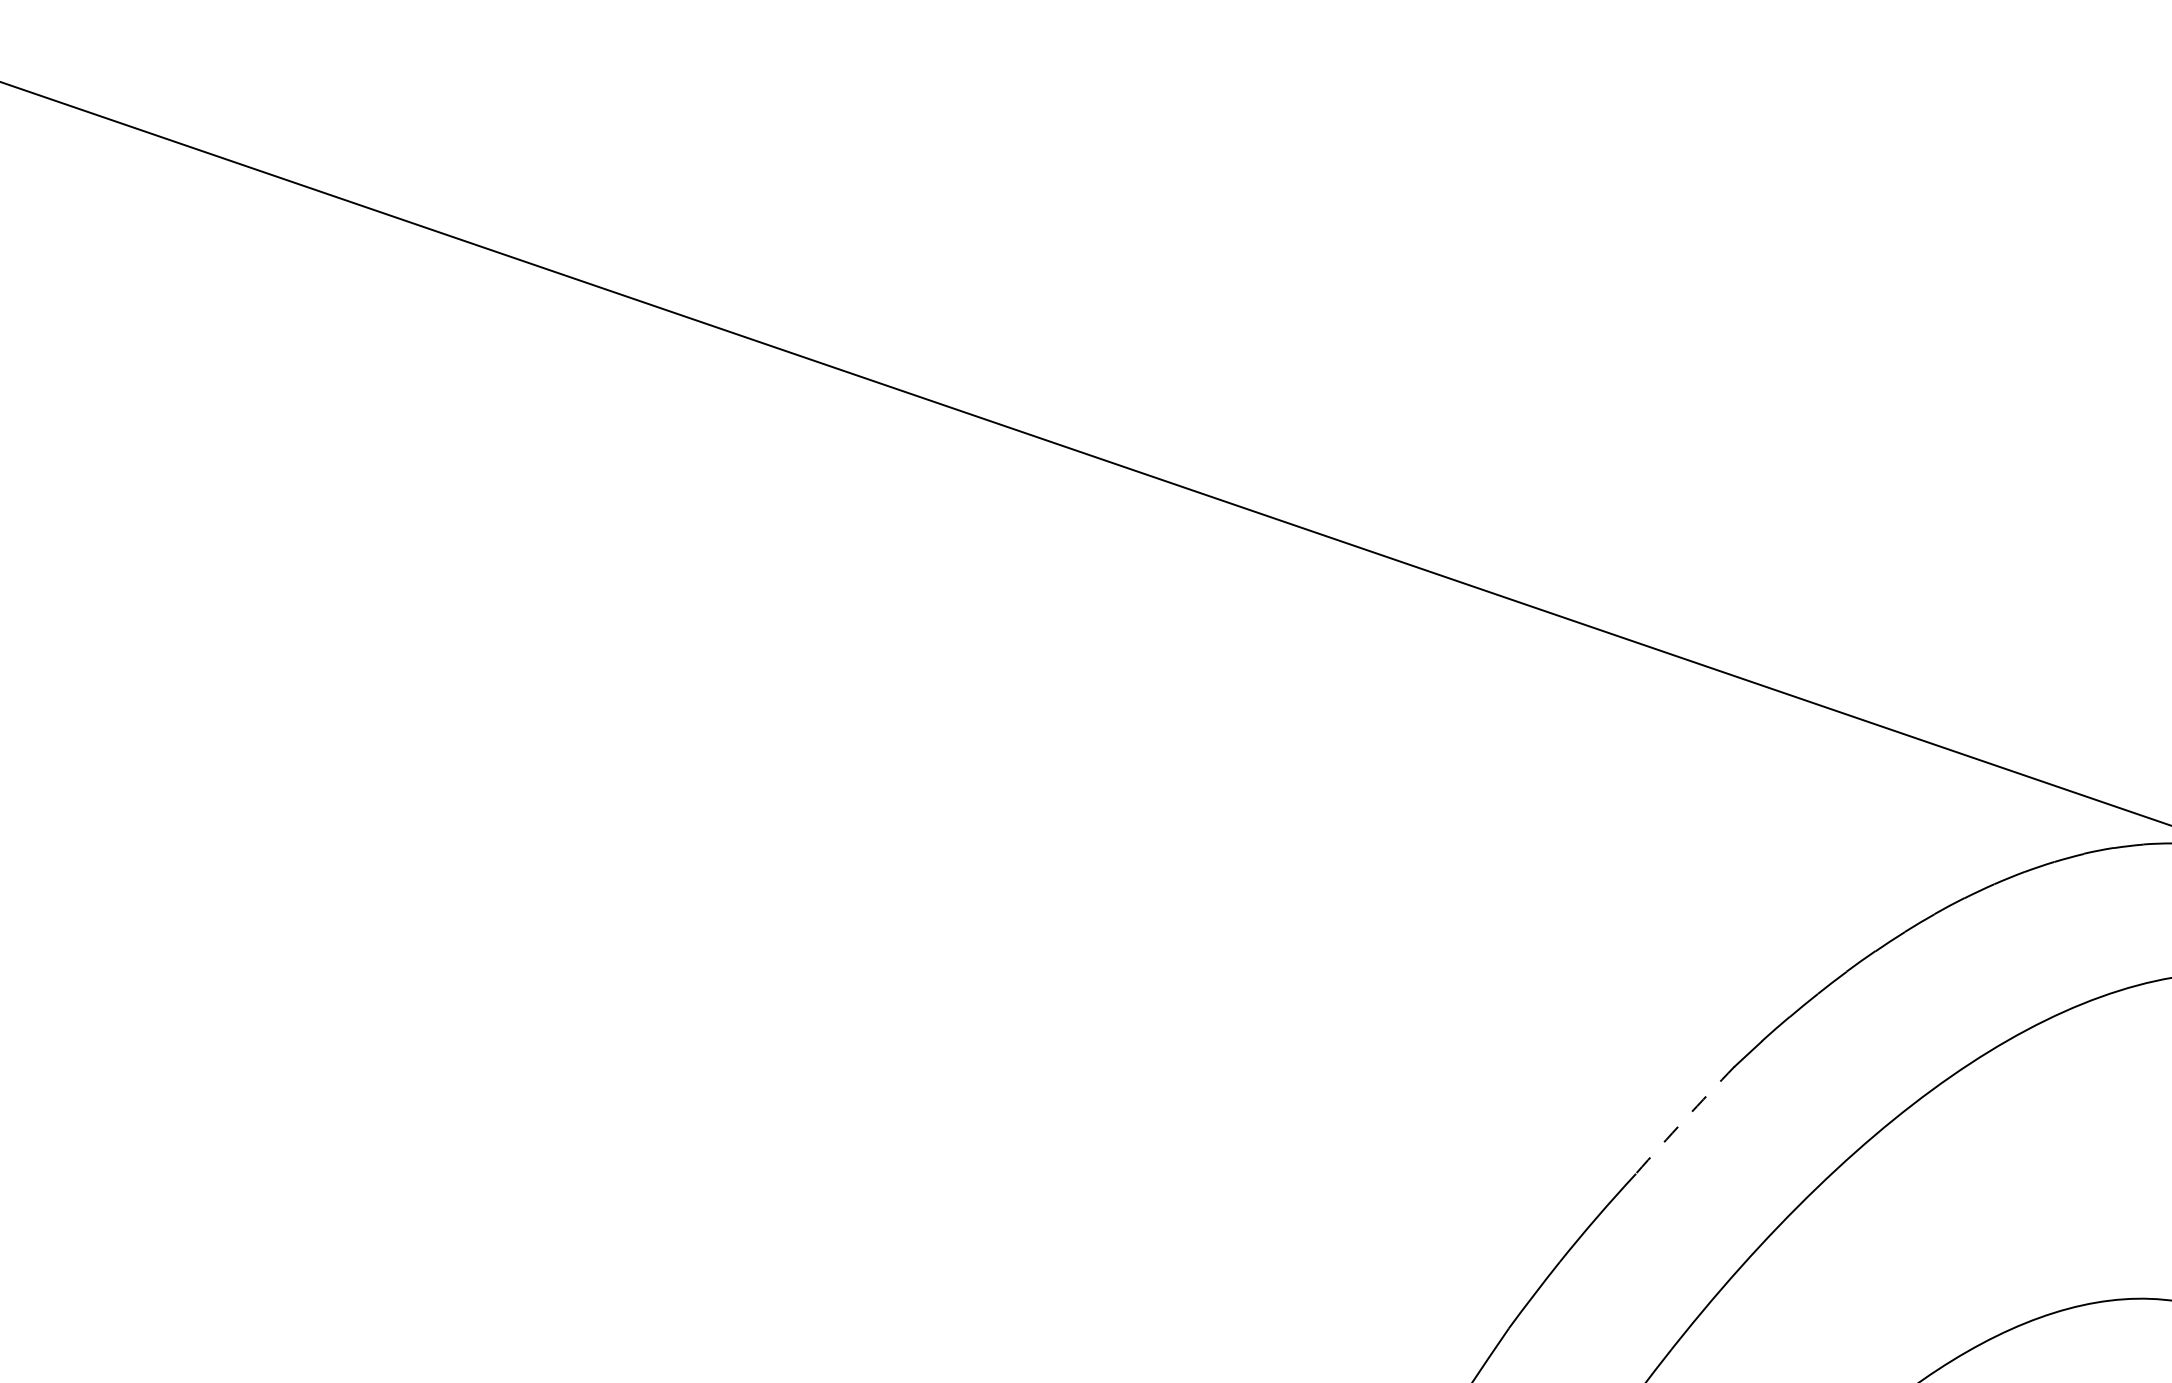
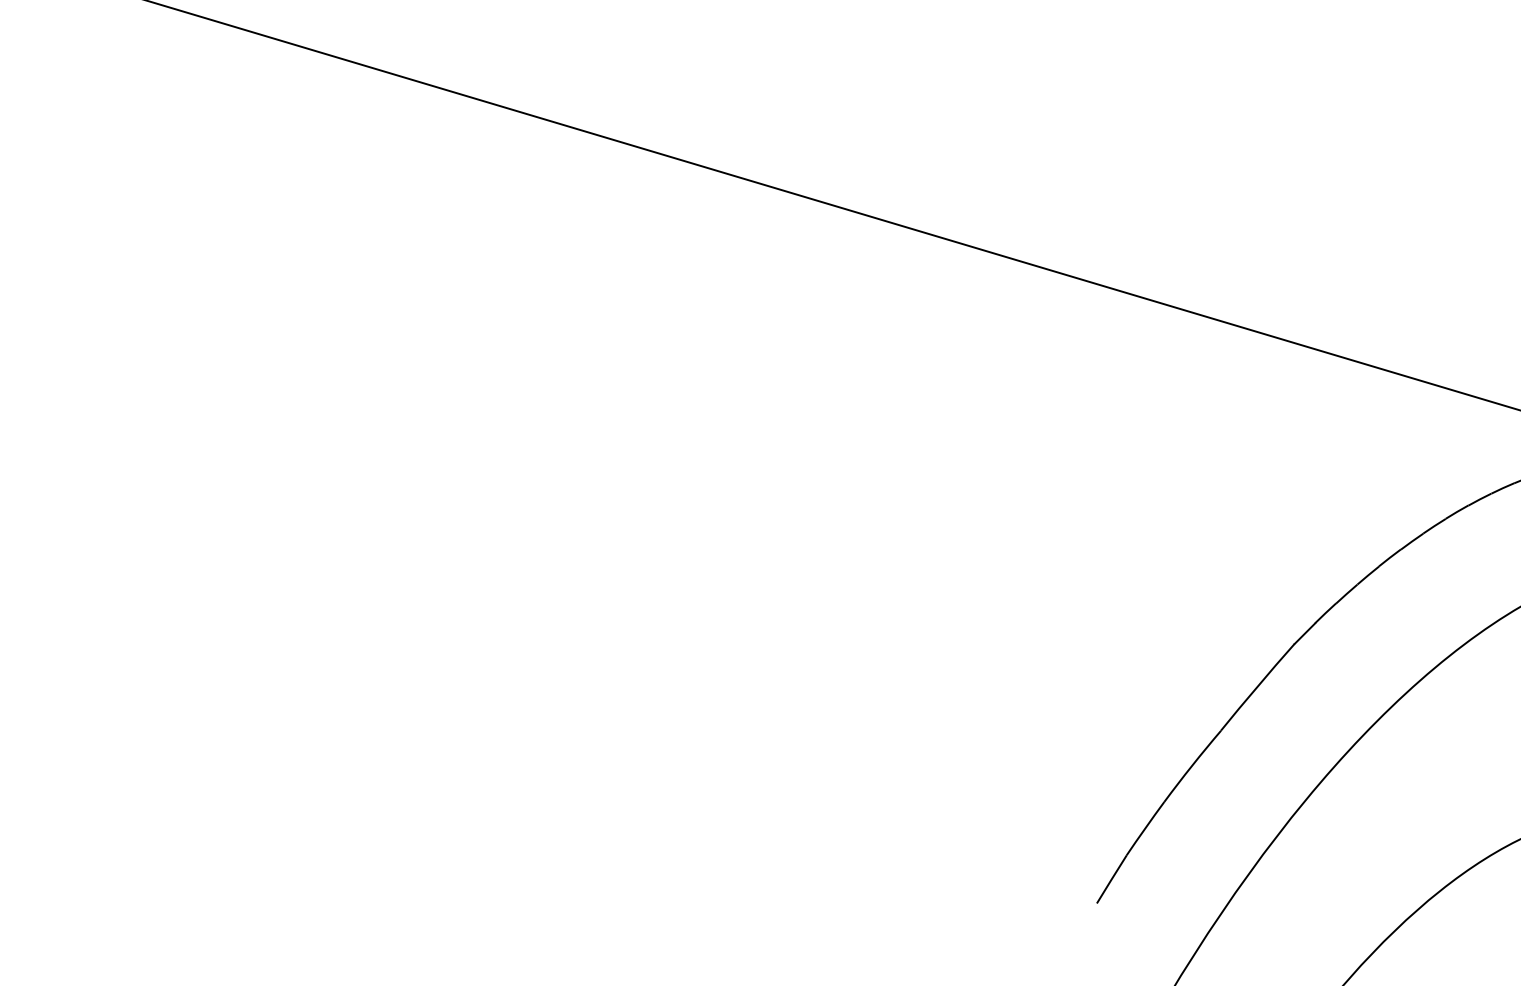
arc: (1684, 1119) -> (1257, 686), dashed -> solid

